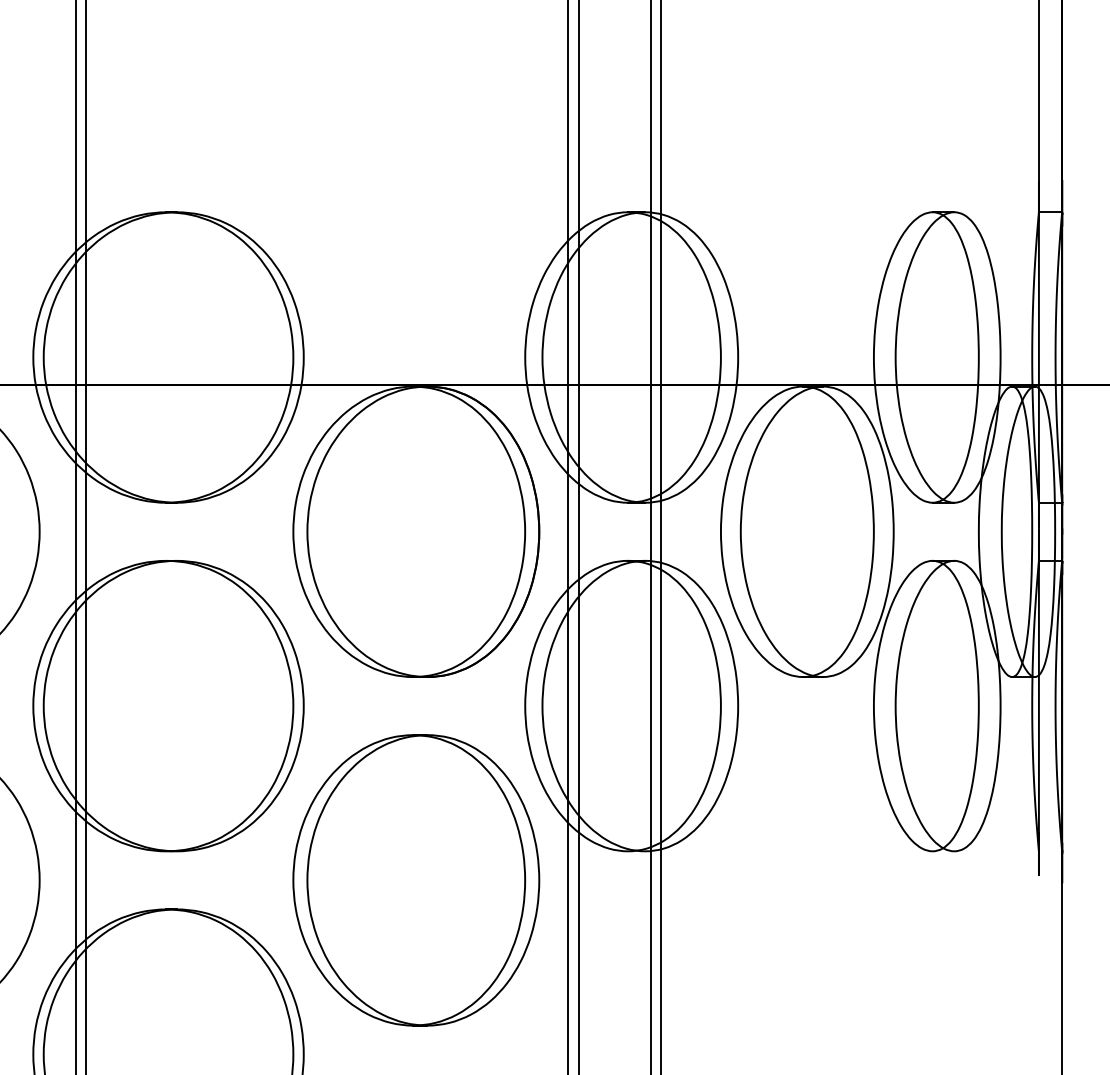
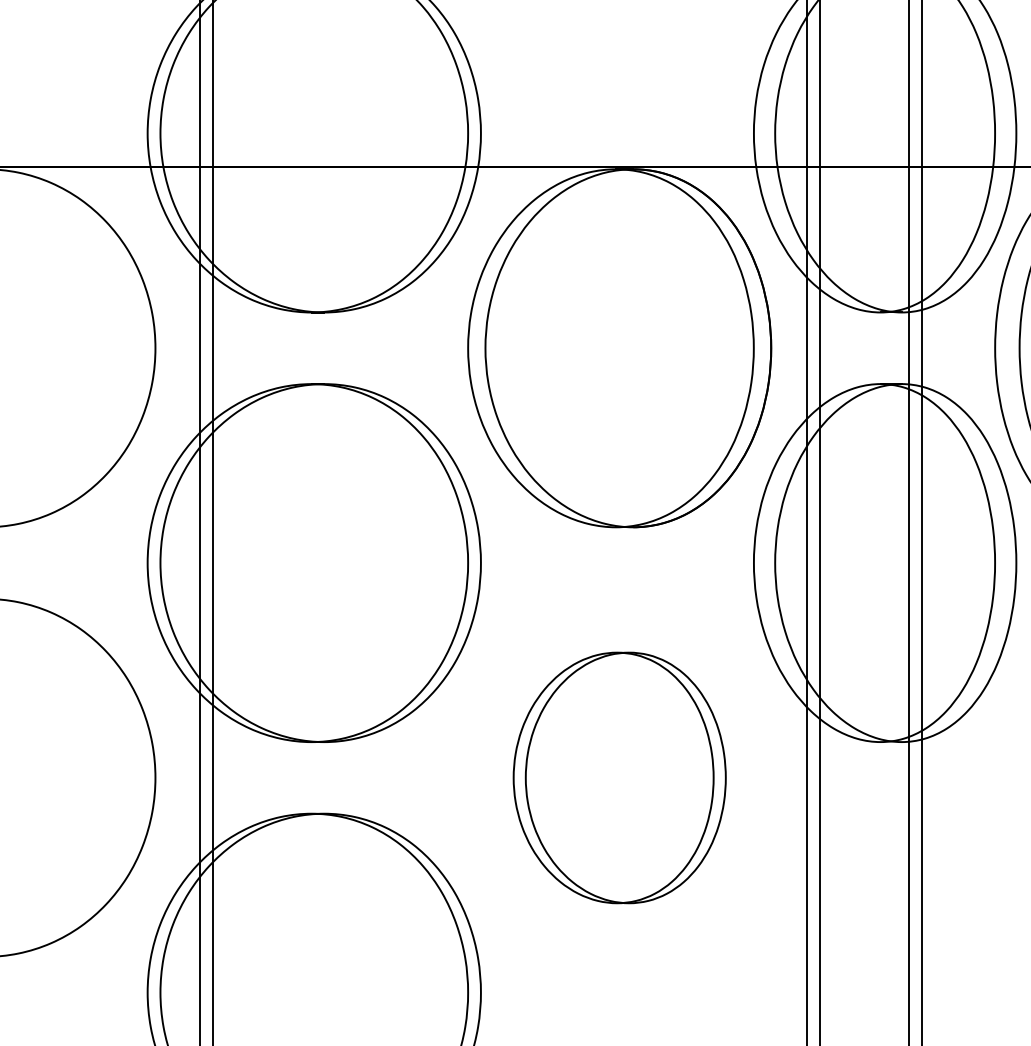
part: (416, 880) -> (619, 778), size x0.7

